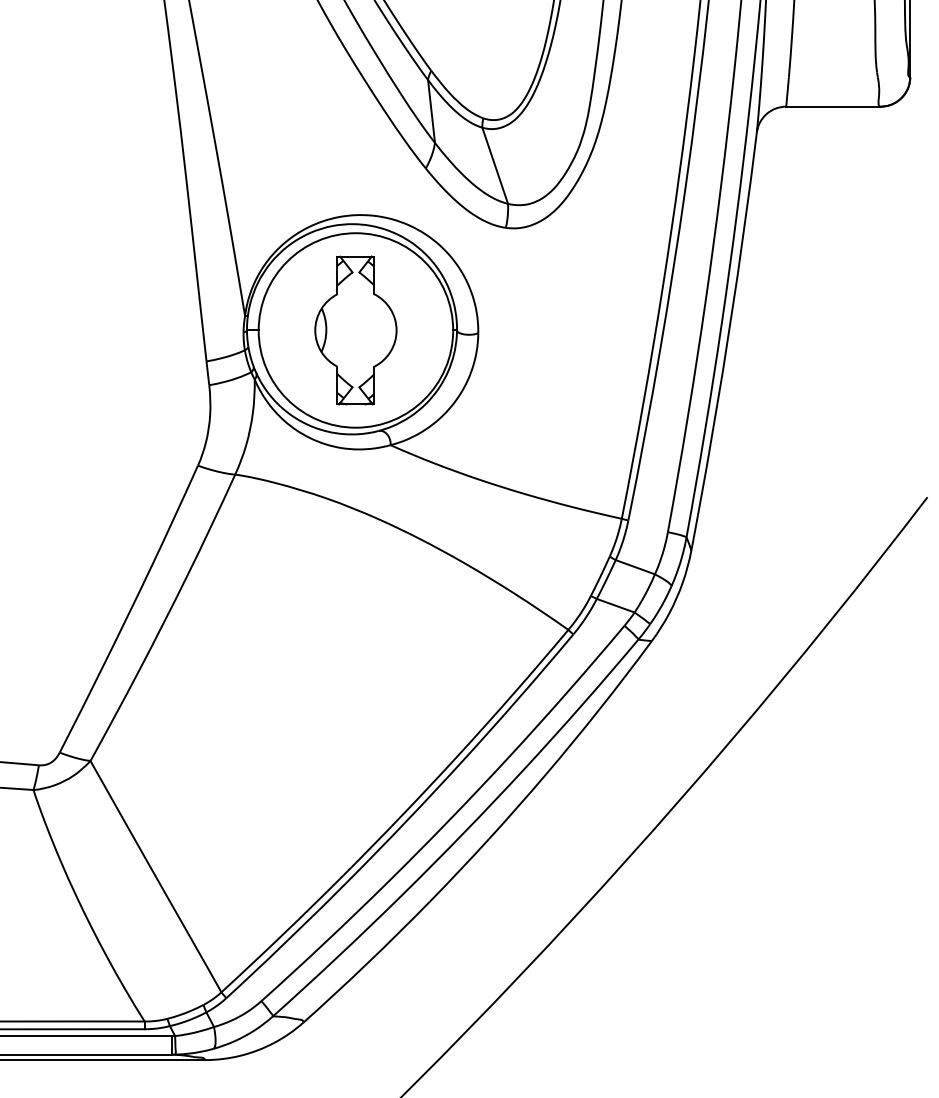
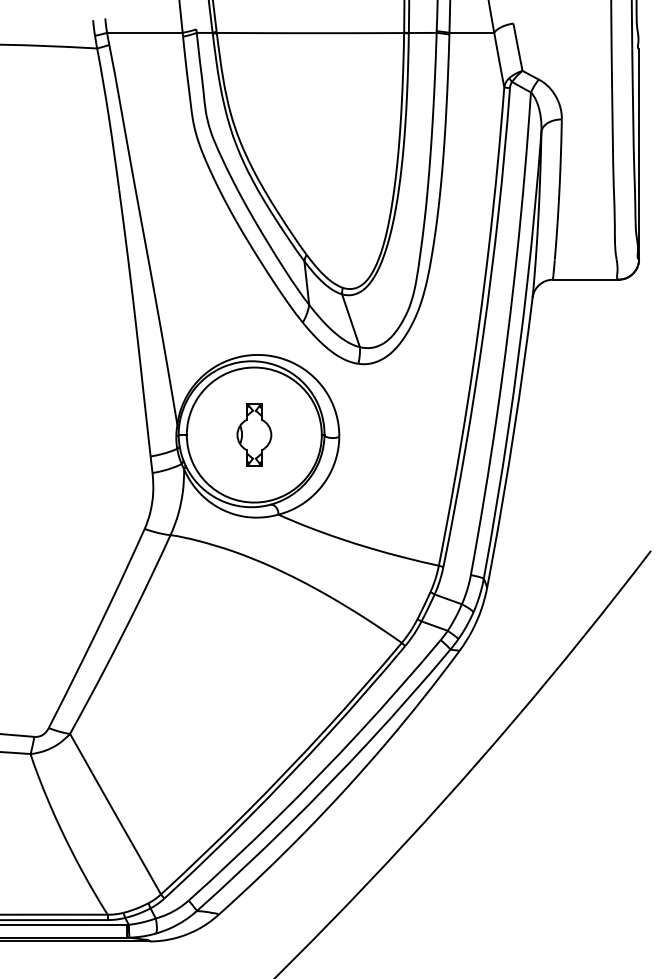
part: (356, 329) -> (254, 434), size x0.6

